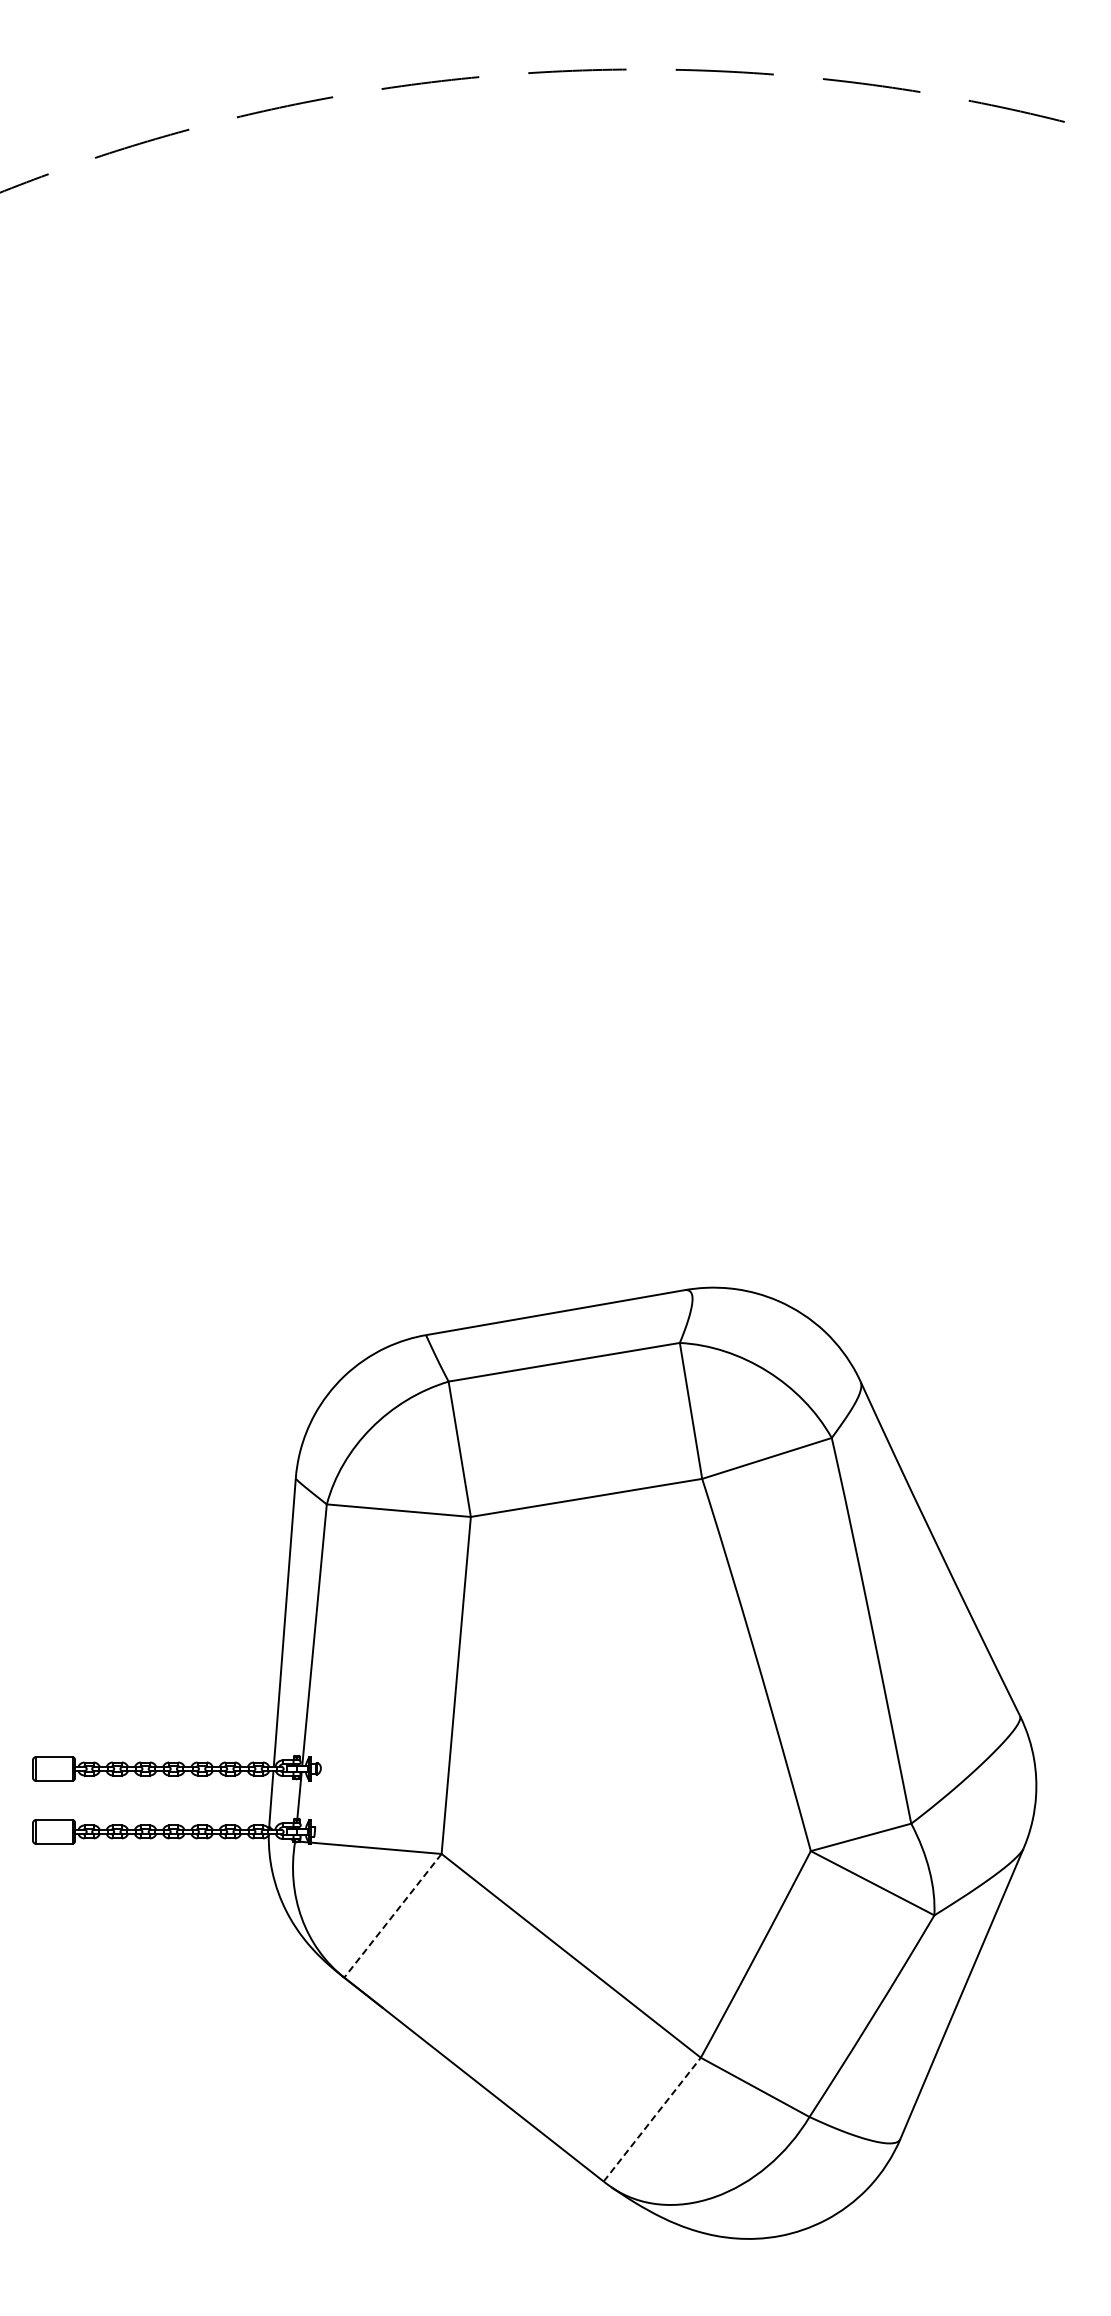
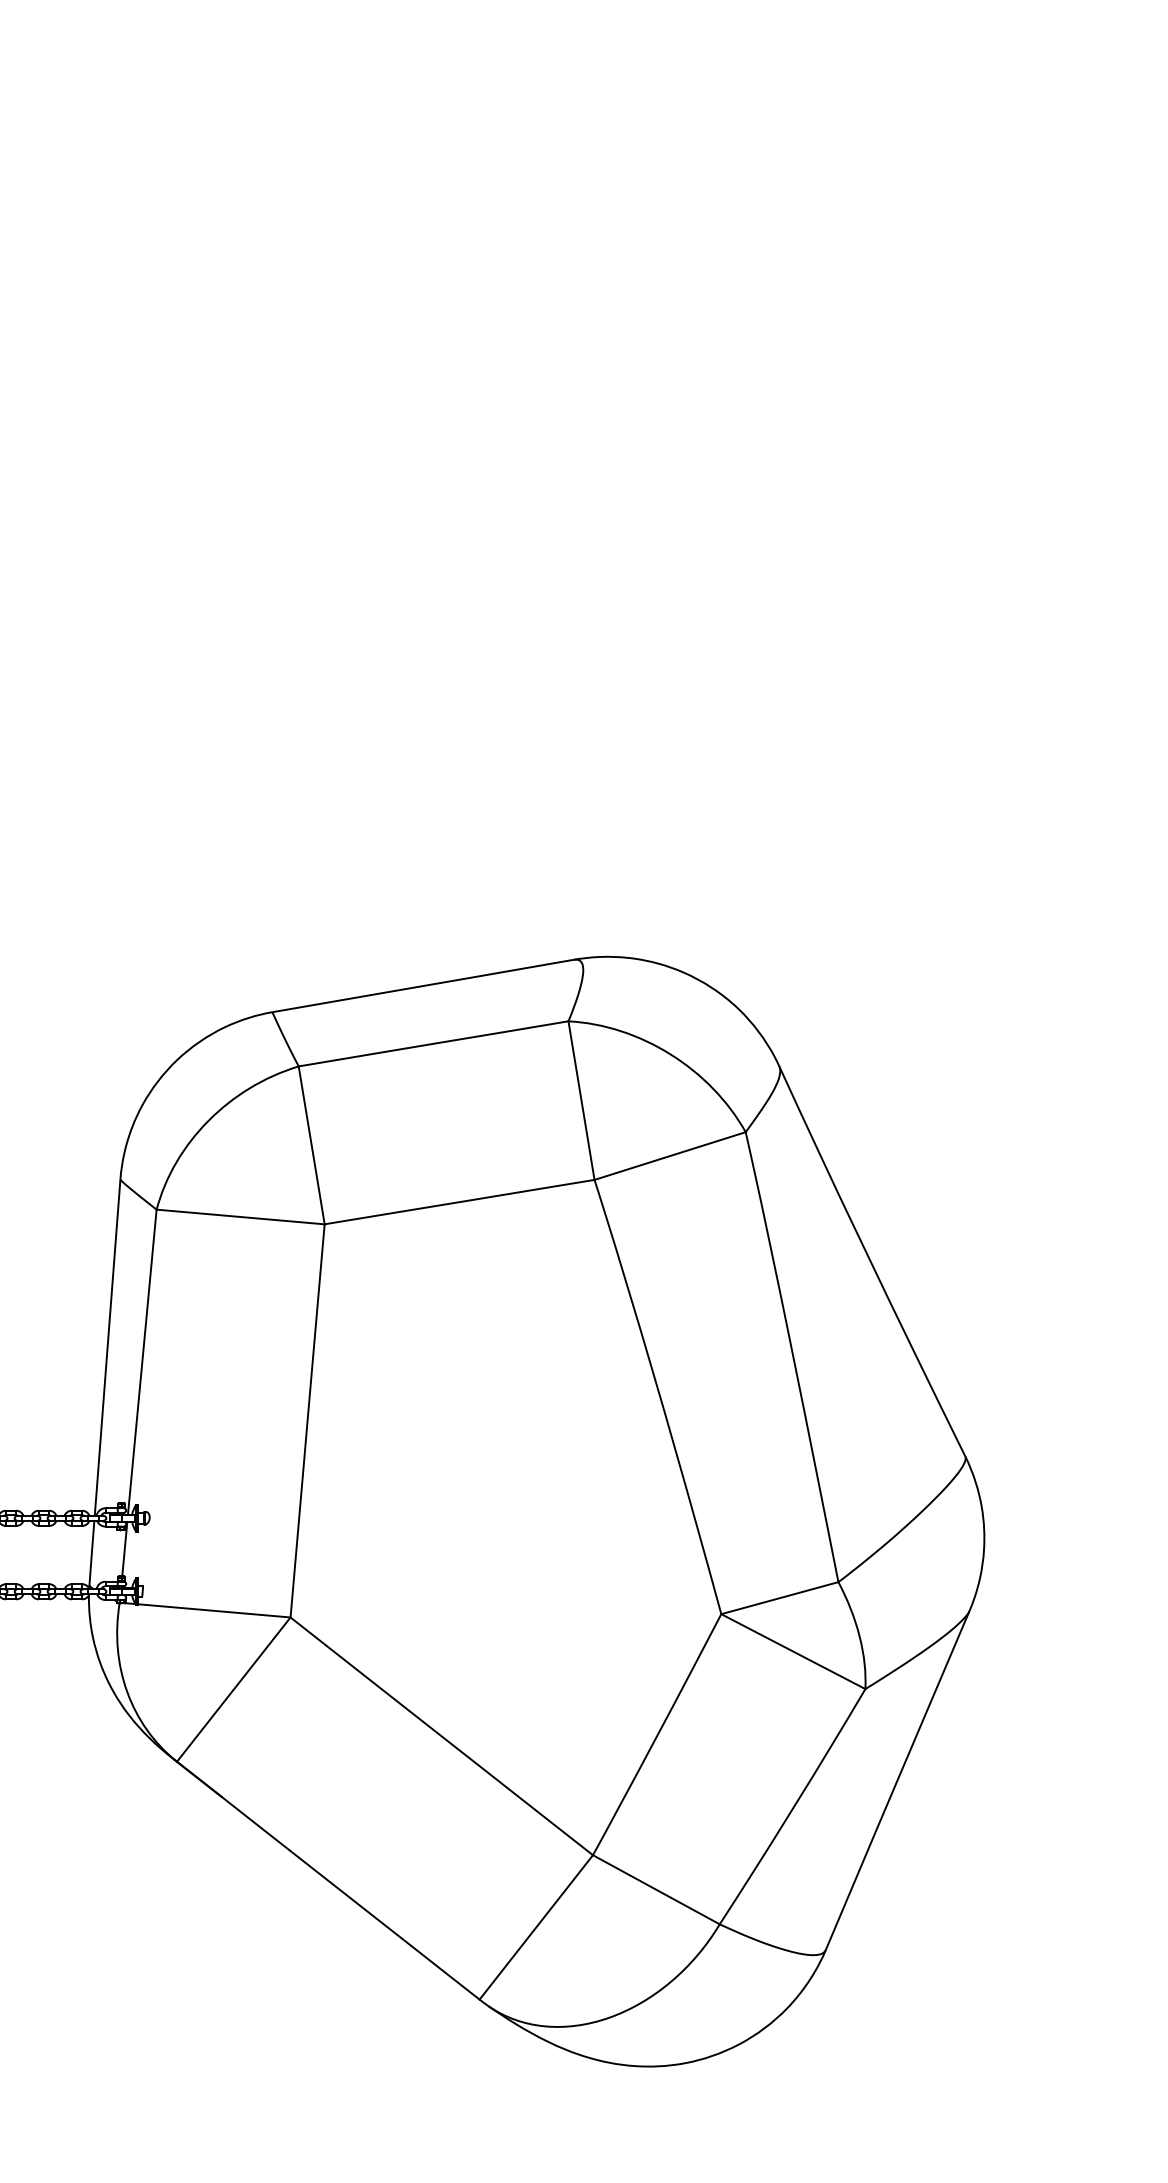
line: (392, 1915) -> (233, 1689), dashed -> solid
line: (652, 2119) -> (536, 1927), dashed -> solid

